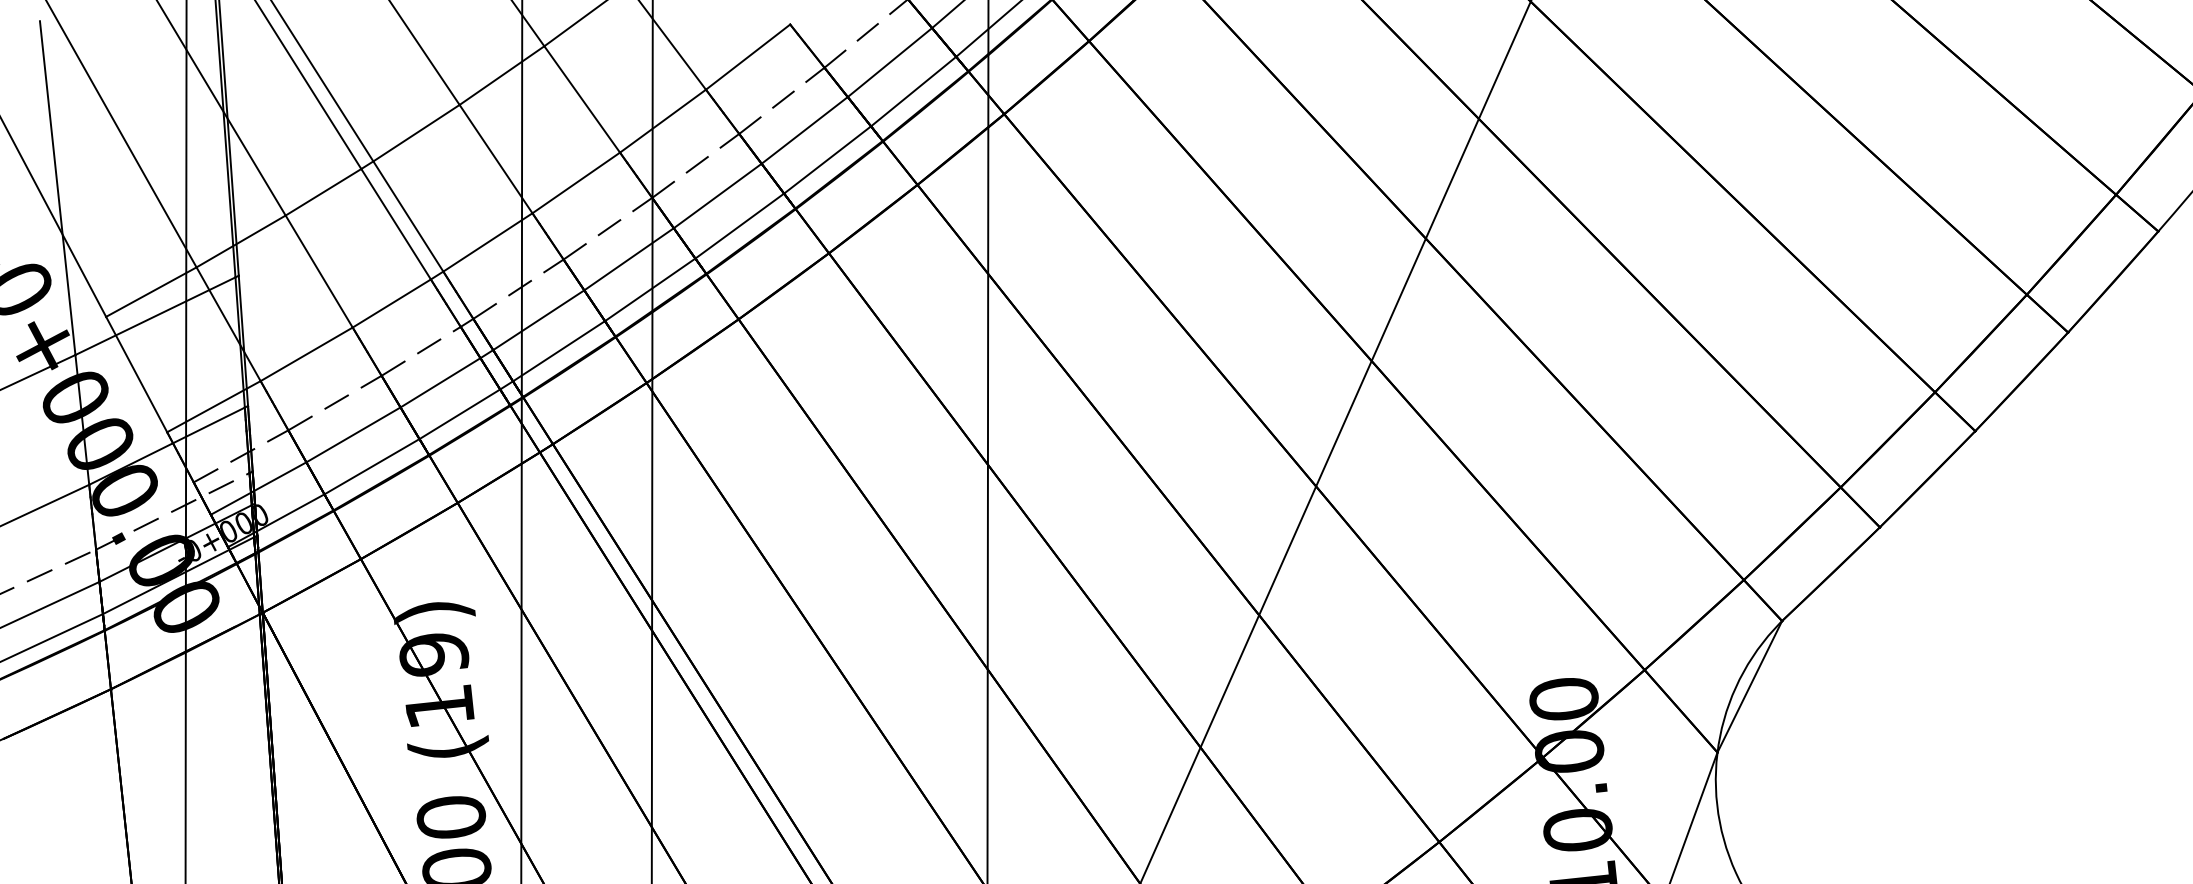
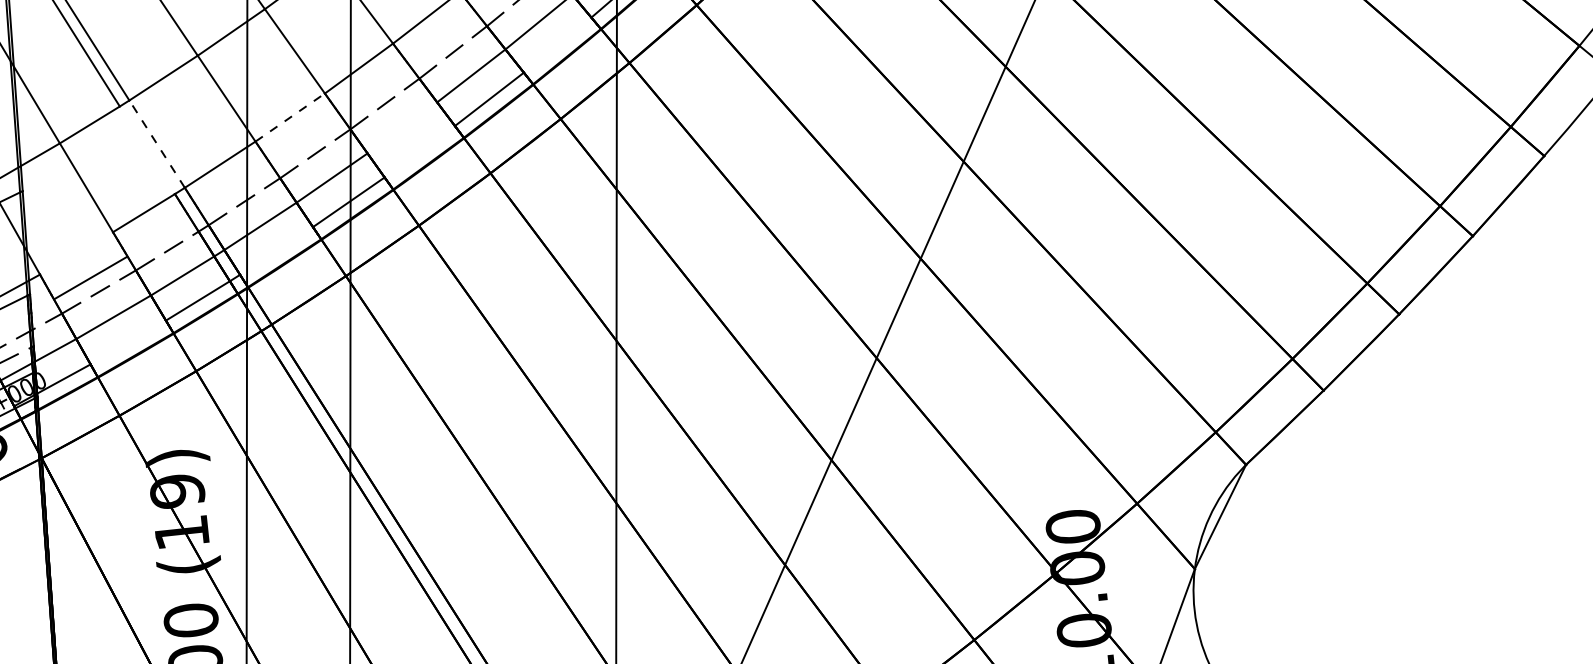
line: (913, 91) -> (557, 45), removed
line: (576, 182) -> (290, 117), solid -> dashed
line: (717, 195) -> (402, 127), removed
line: (408, 216) -> (157, 144), solid -> dashed
line: (395, 224) -> (146, 150), removed
line: (739, 225) -> (419, 151), removed
line: (559, 351) -> (276, 251), removed
line: (306, 354) -> (90, 278), moved
line: (371, 466) -> (127, 342), removed

